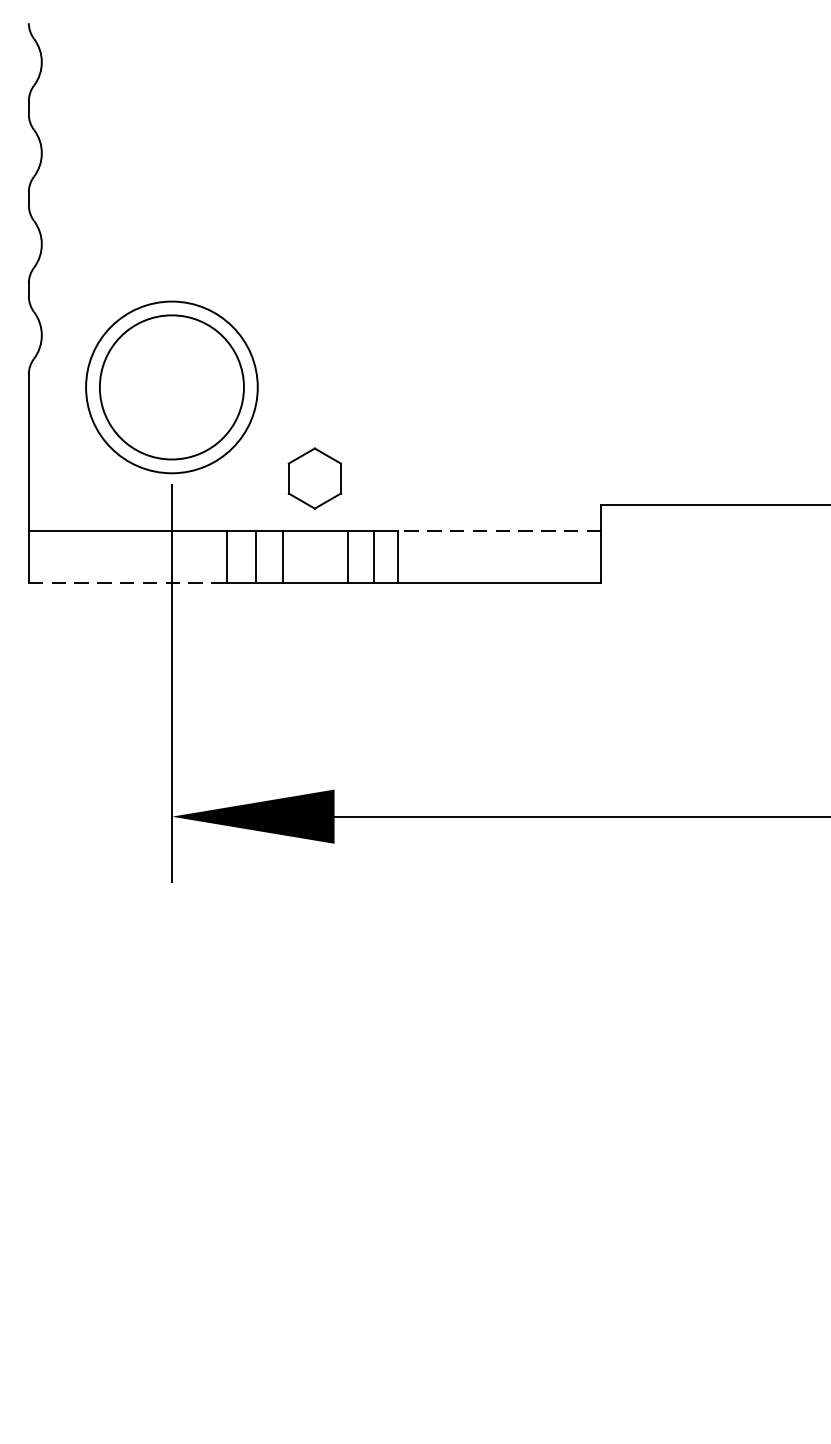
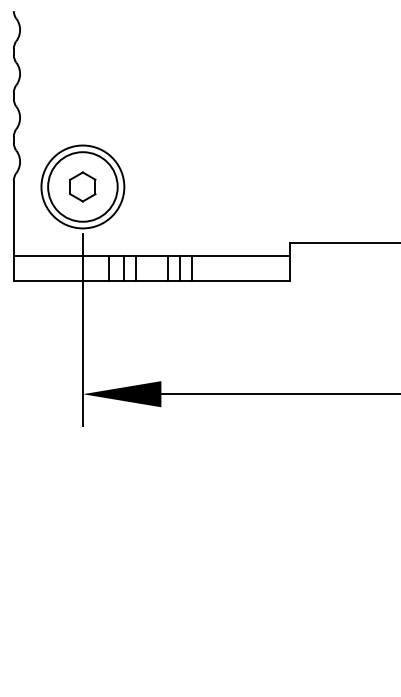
part: (314, 477) -> (82, 186), moved
line: (498, 531) -> (240, 256), dashed -> solid
line: (127, 583) -> (61, 281), dashed -> solid

